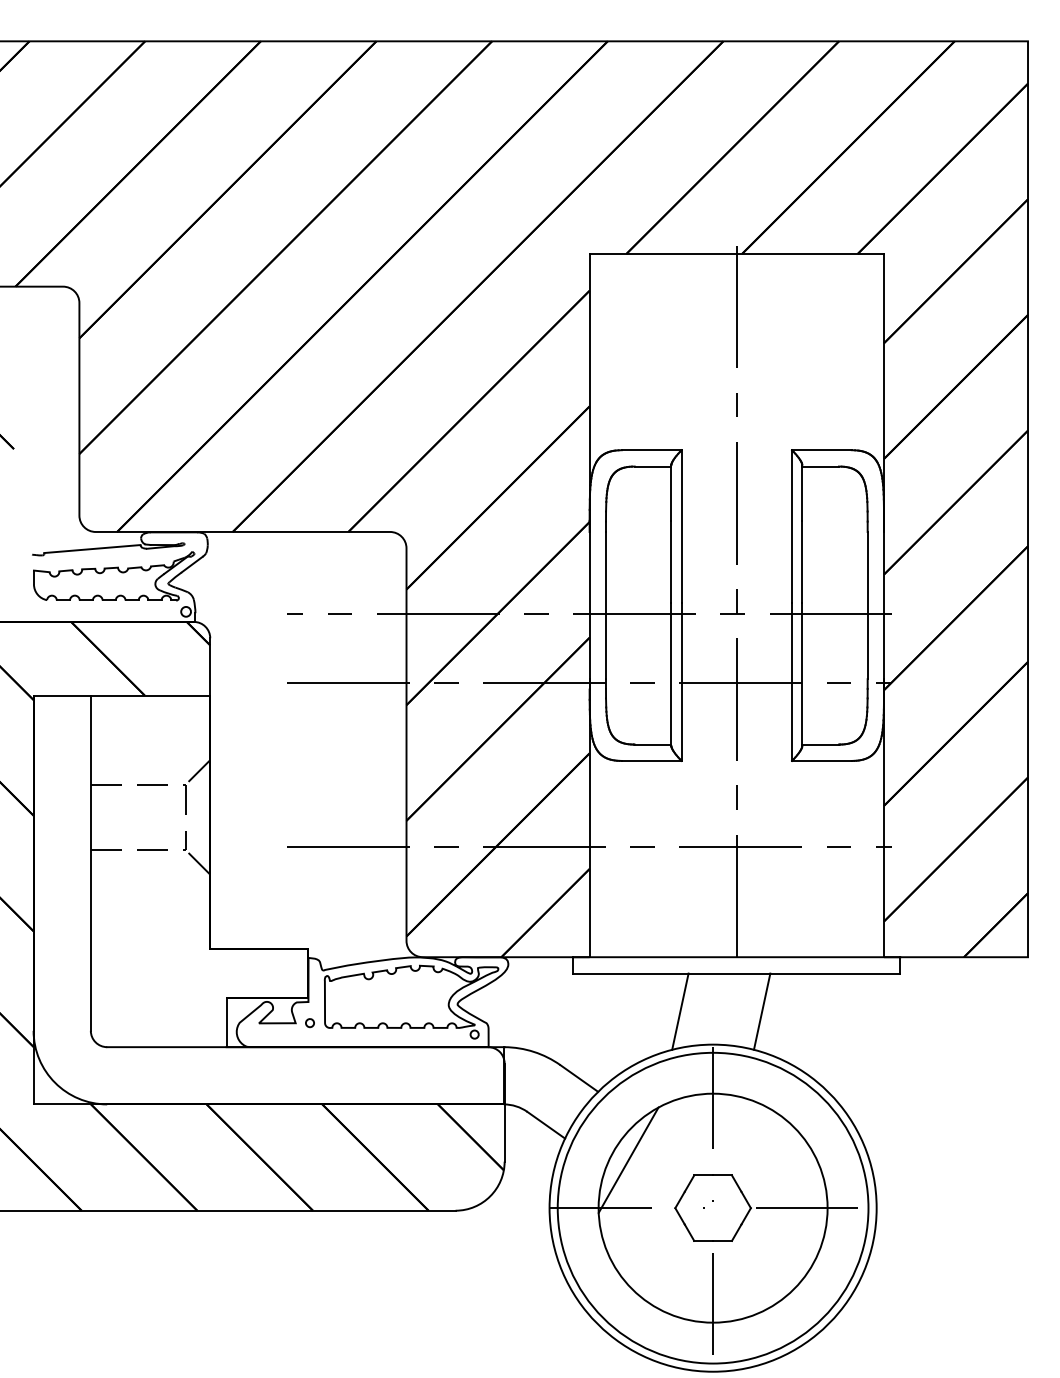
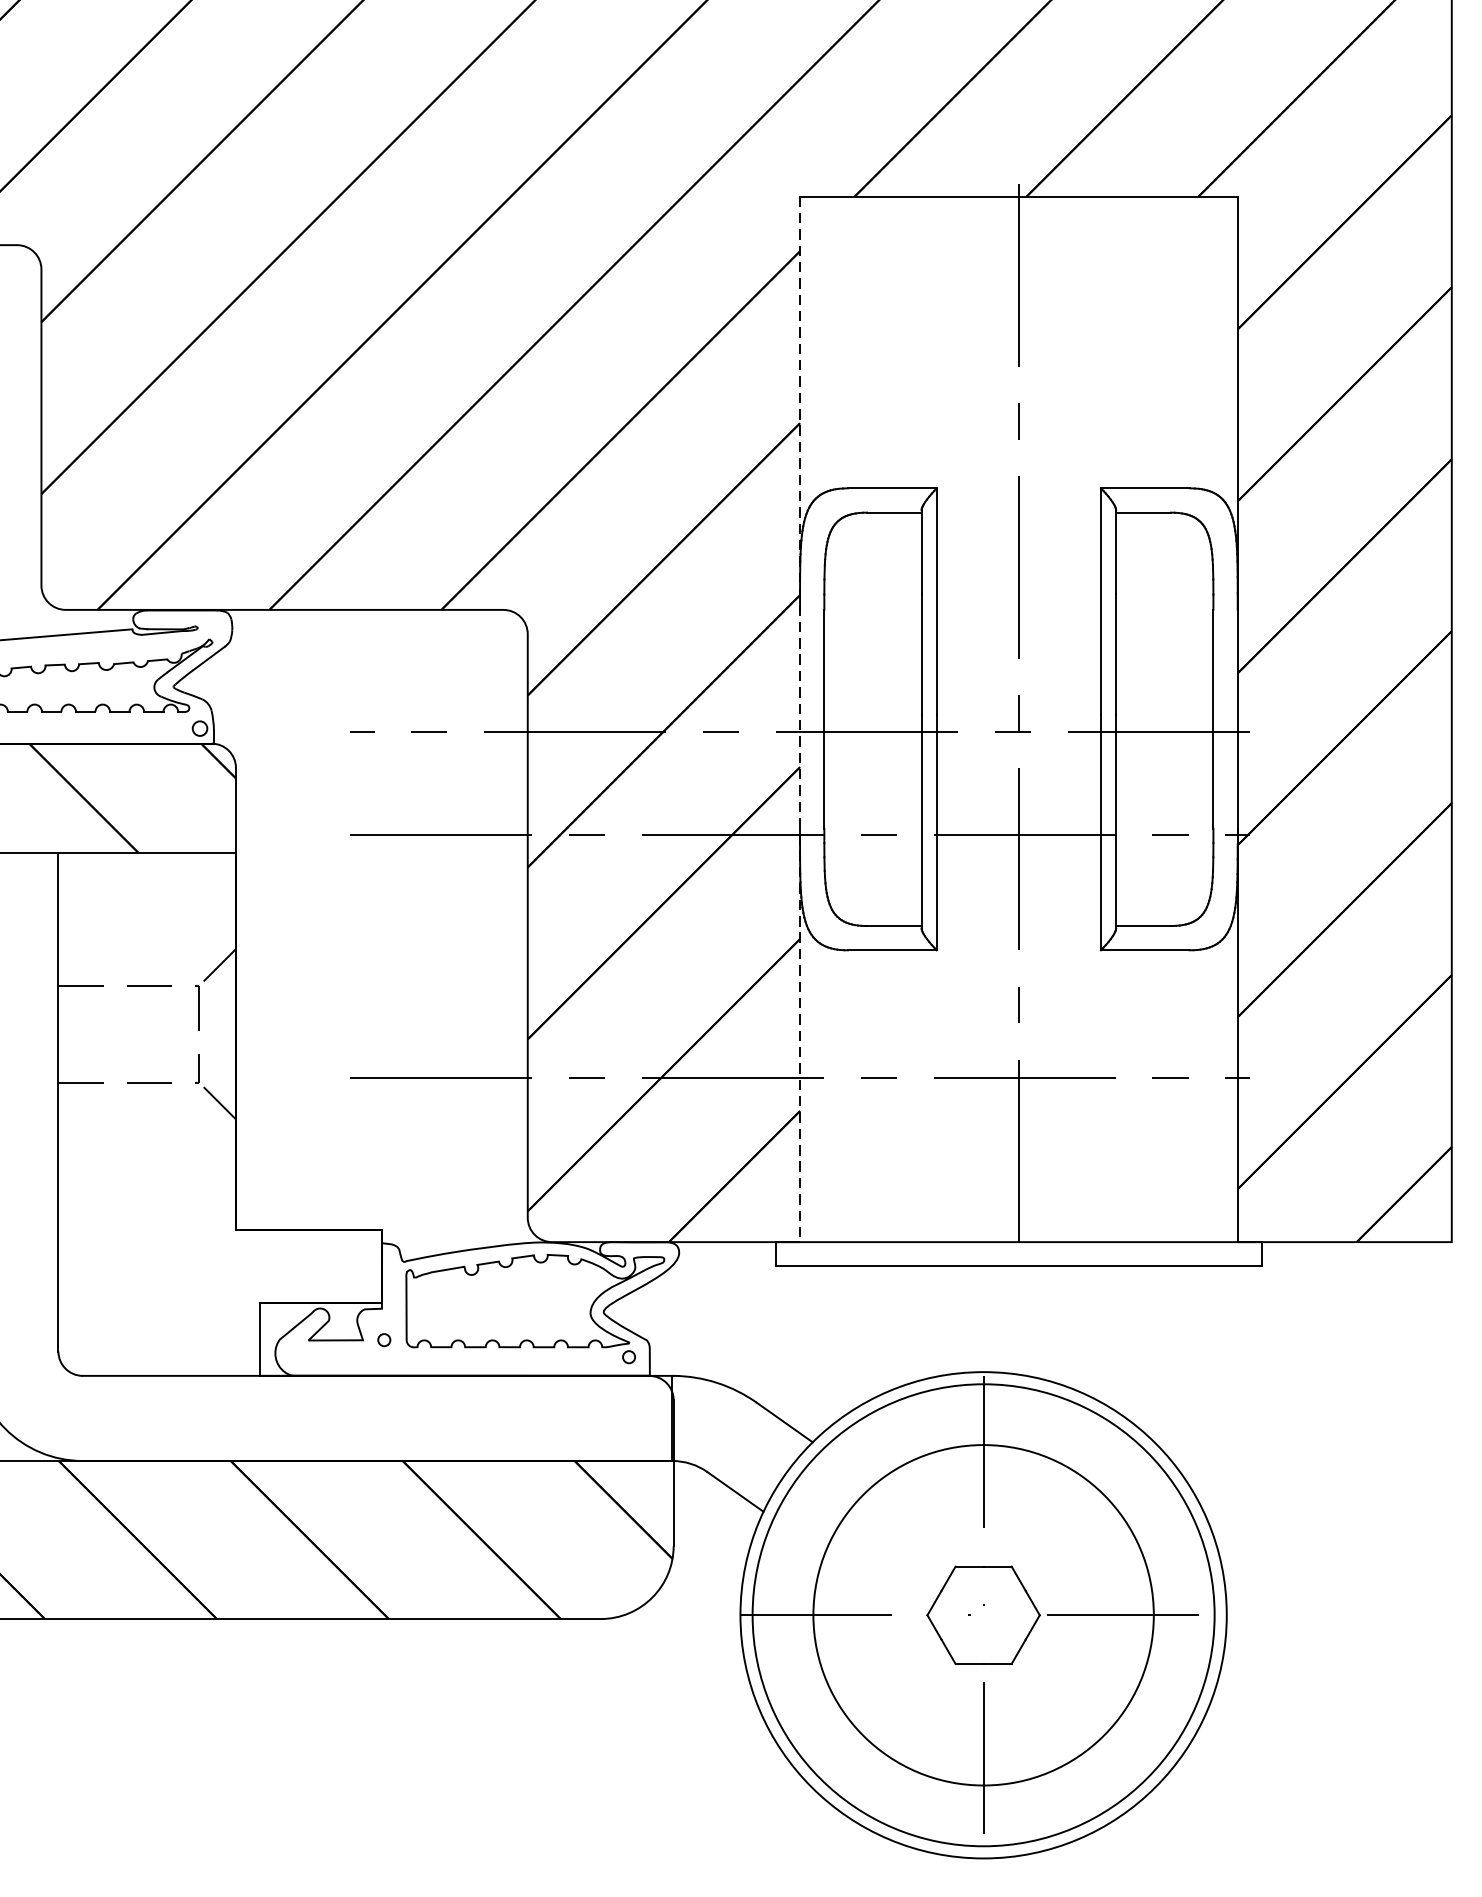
line: (589, 605) -> (799, 719), solid -> dashed
line: (680, 1011) -> (935, 1322), removed
line: (762, 1011) -> (1057, 1322), removed
line: (628, 1159) -> (857, 1542), removed

